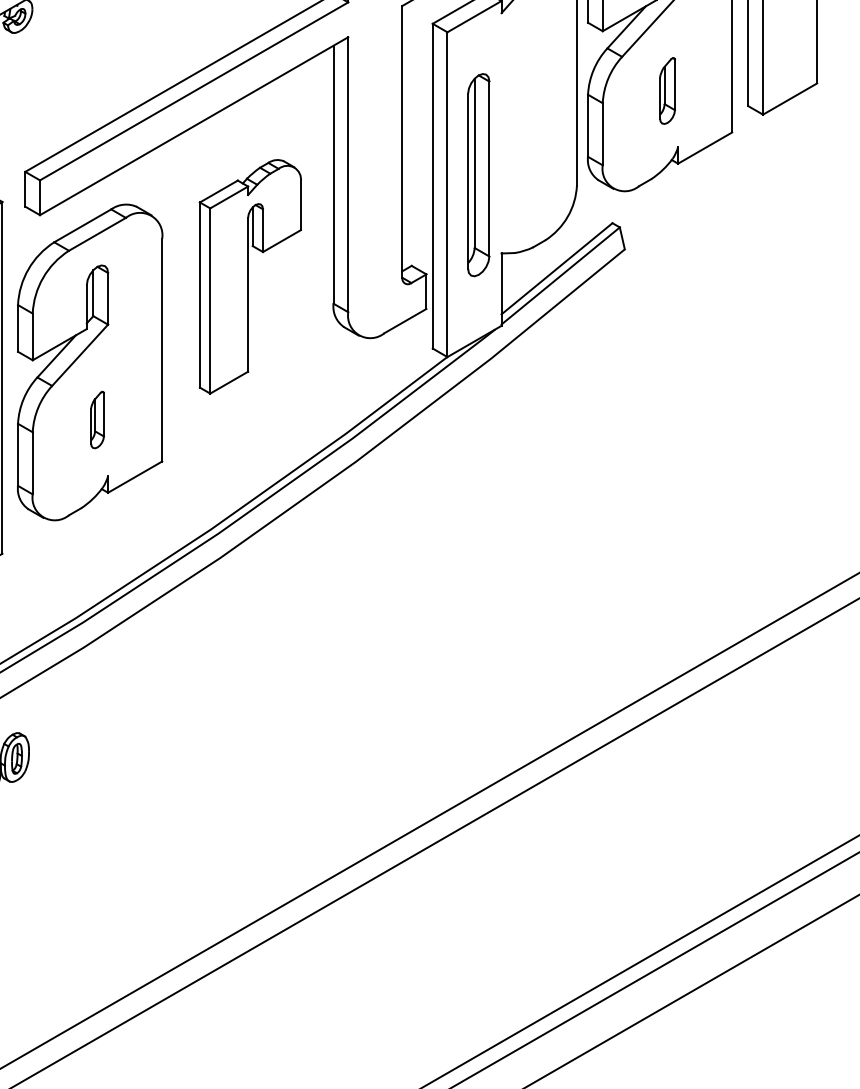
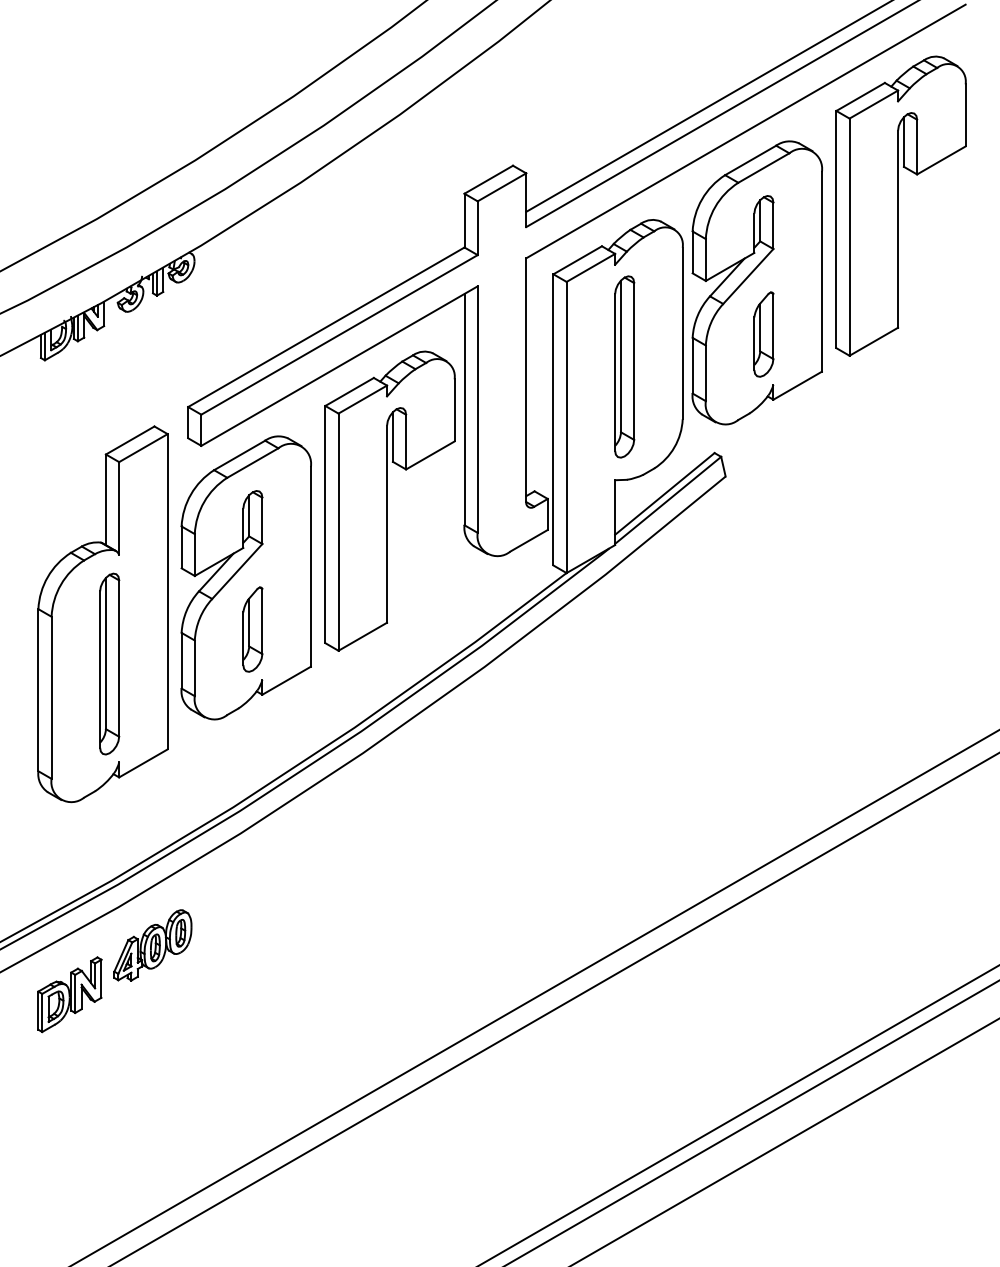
part: (667, 90) -> (763, 334), size x1.43
part: (478, 174) -> (624, 366), moved
part: (249, 276) -> (389, 500), size x1.43
part: (97, 419) -> (252, 629), size x1.67

